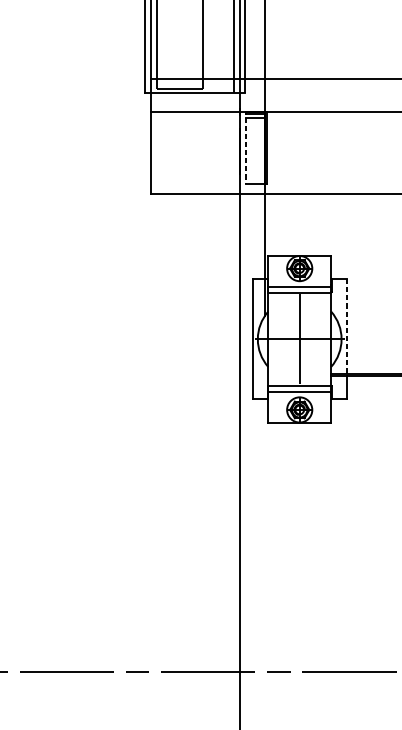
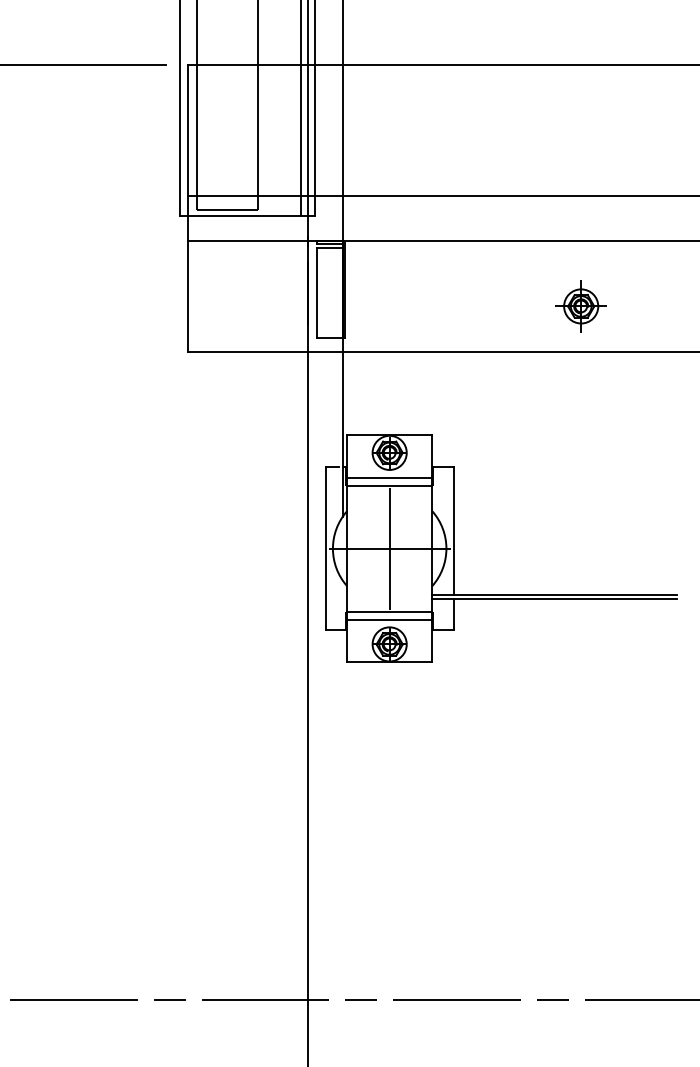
line: (246, 150) -> (317, 292), dashed -> solid
line: (346, 326) -> (453, 531), dashed -> solid

